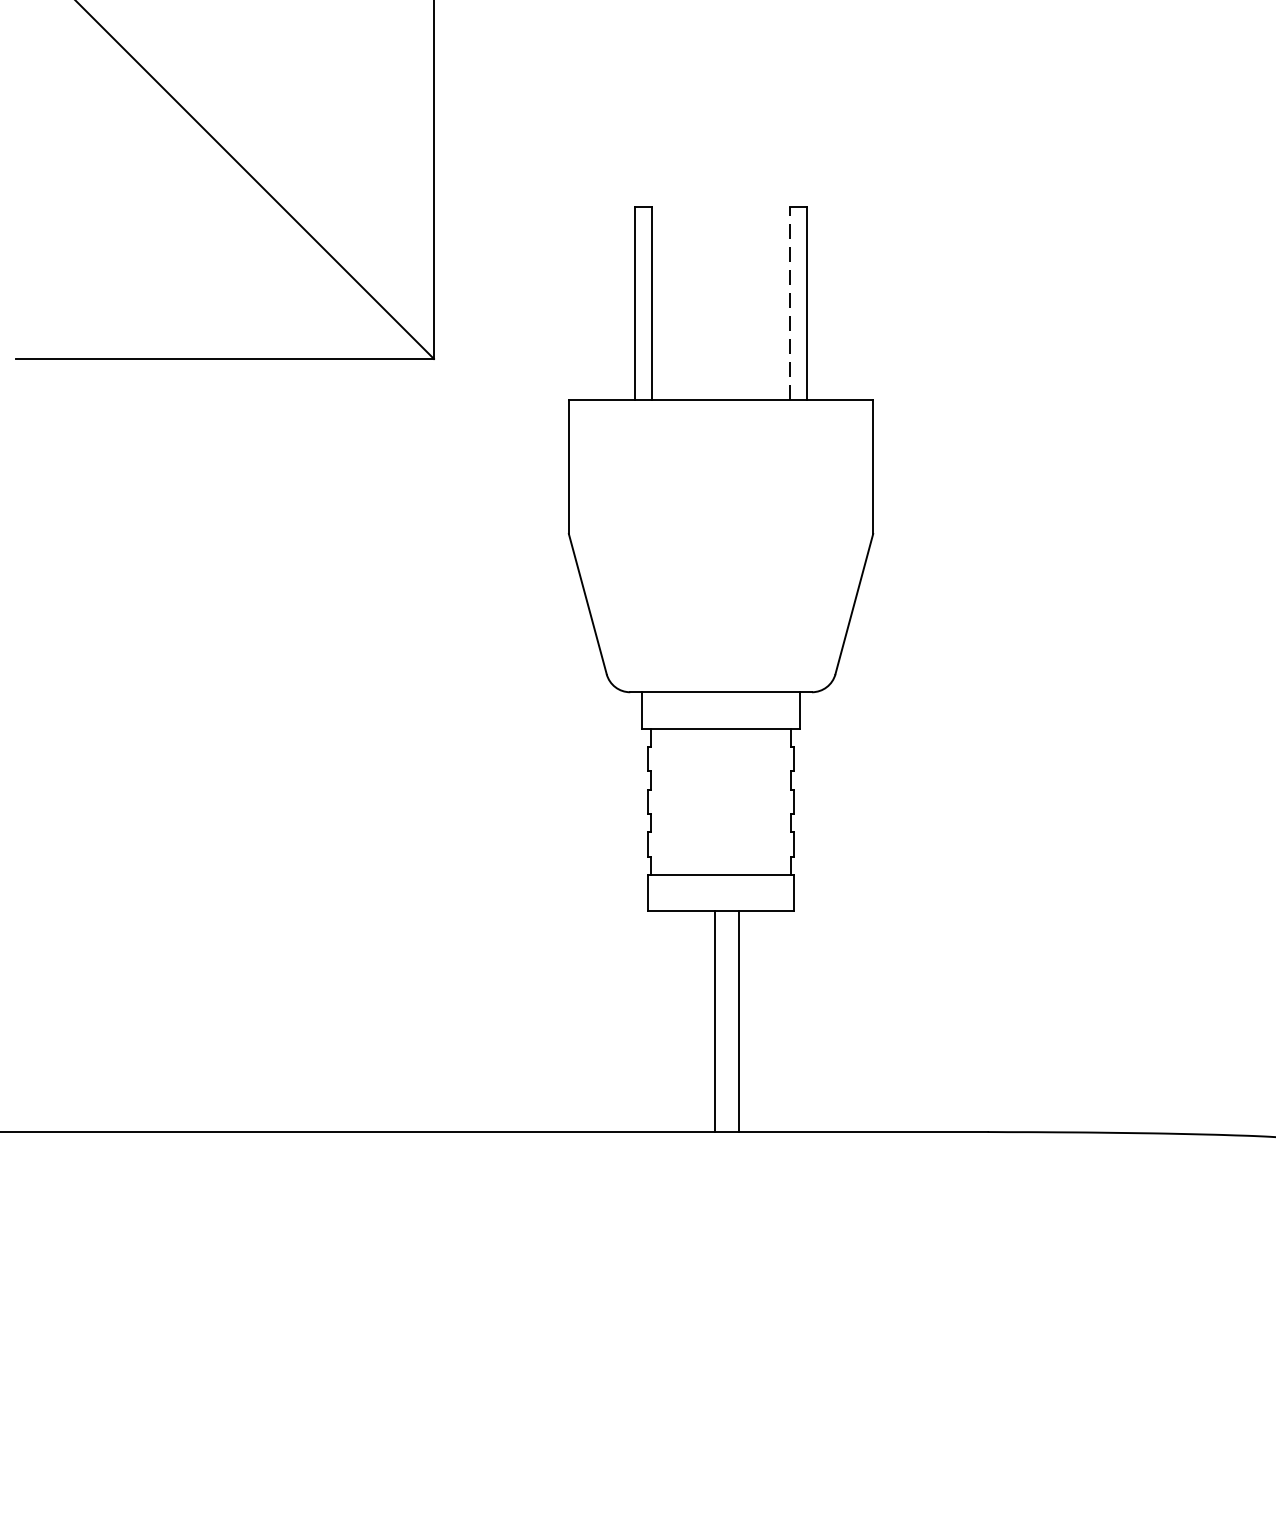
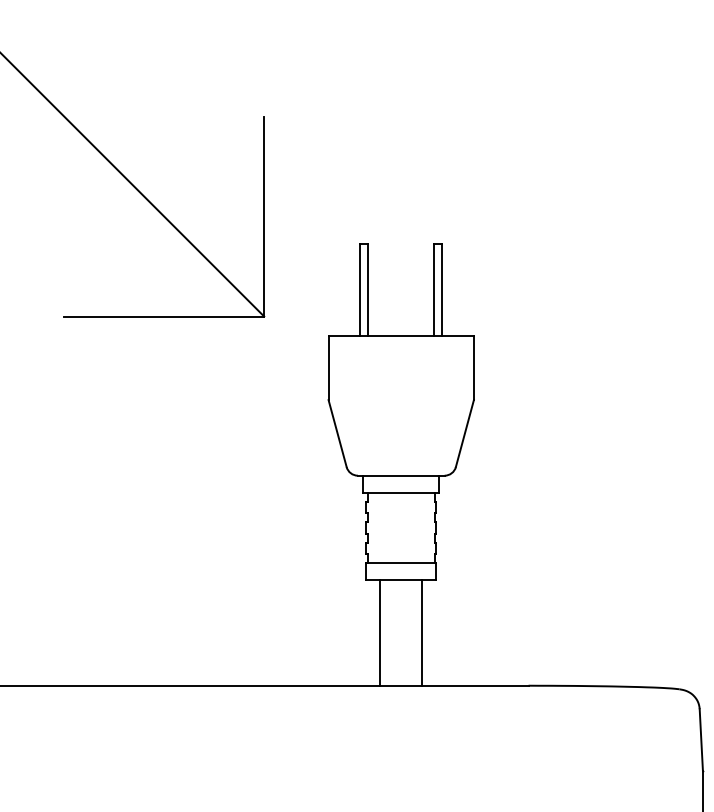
line: (790, 302) -> (434, 289), dashed -> solid
line: (715, 1020) -> (422, 632), moved
line: (740, 1020) -> (380, 632), moved

